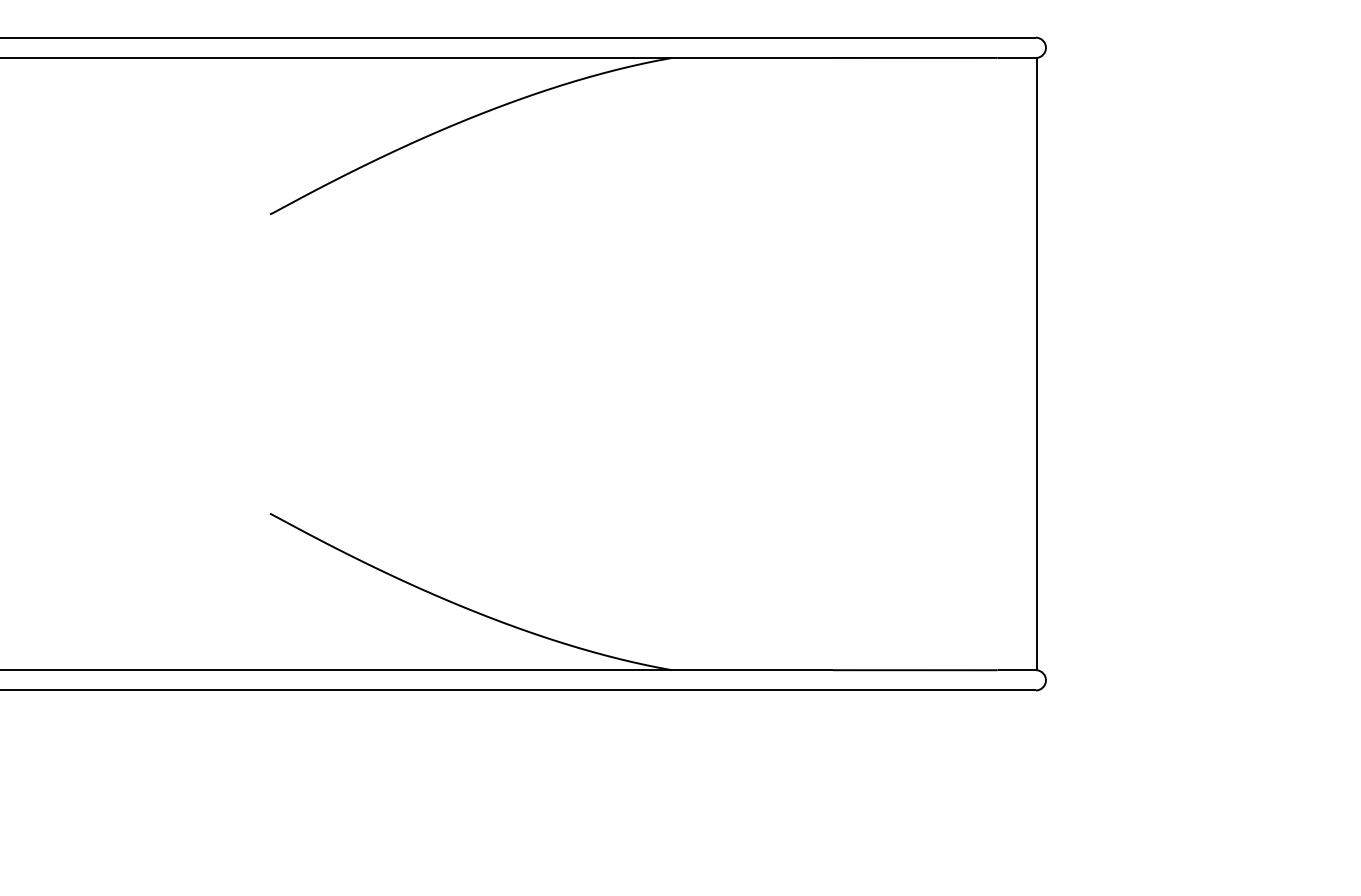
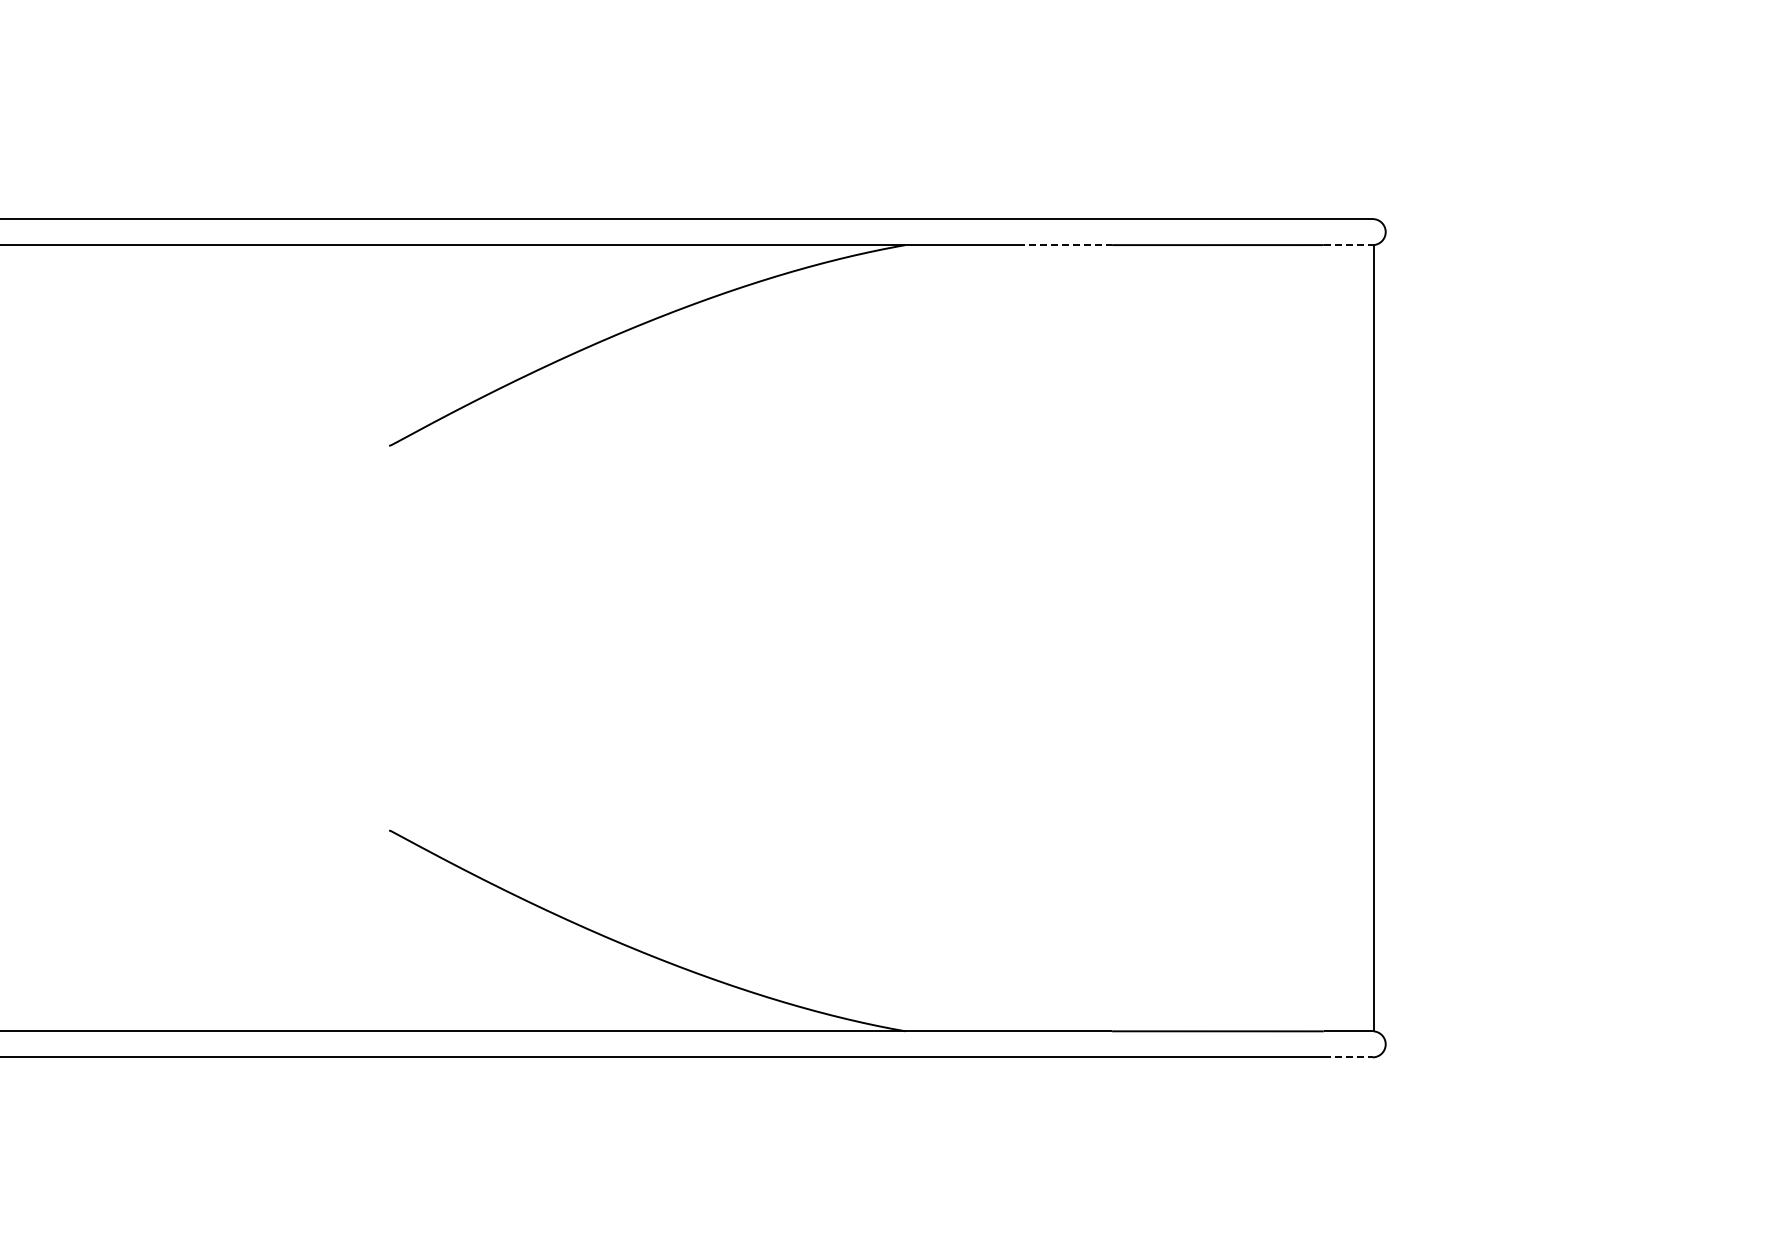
line: (796, 58) -> (1065, 245), solid -> dashed
line: (1016, 58) -> (1348, 245), solid -> dashed
line: (1016, 690) -> (1348, 1057), solid -> dashed

